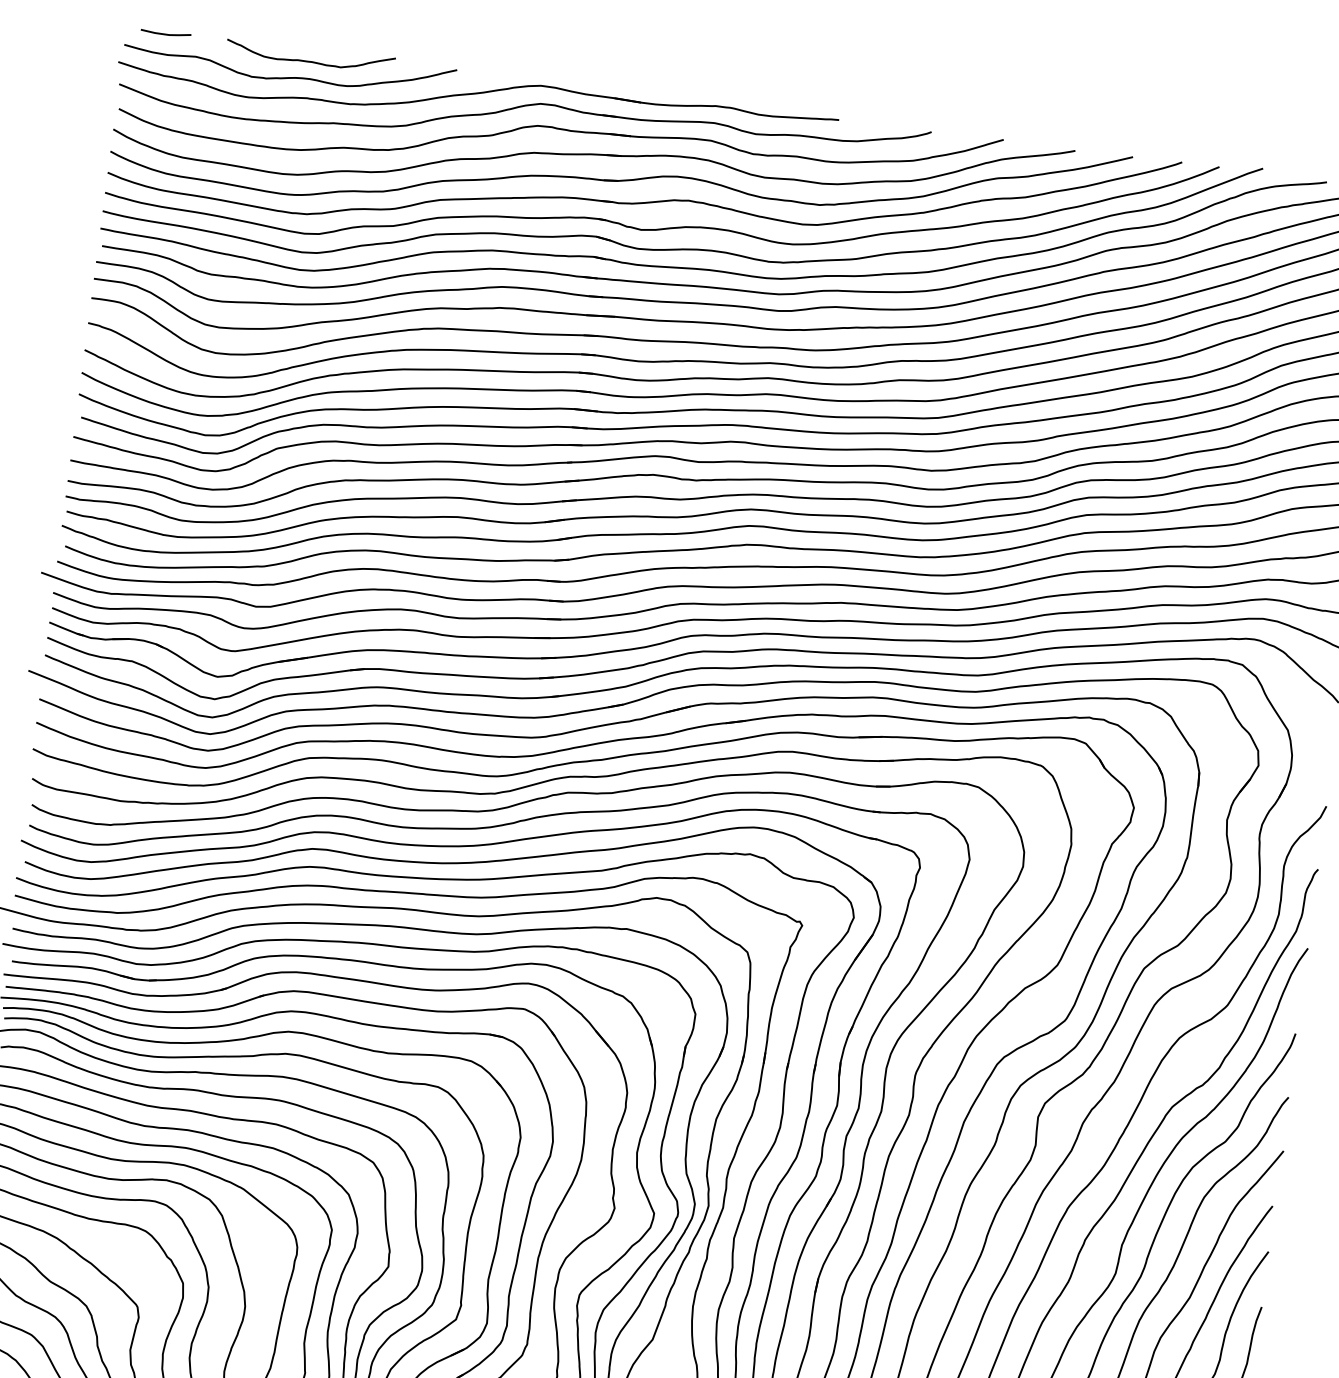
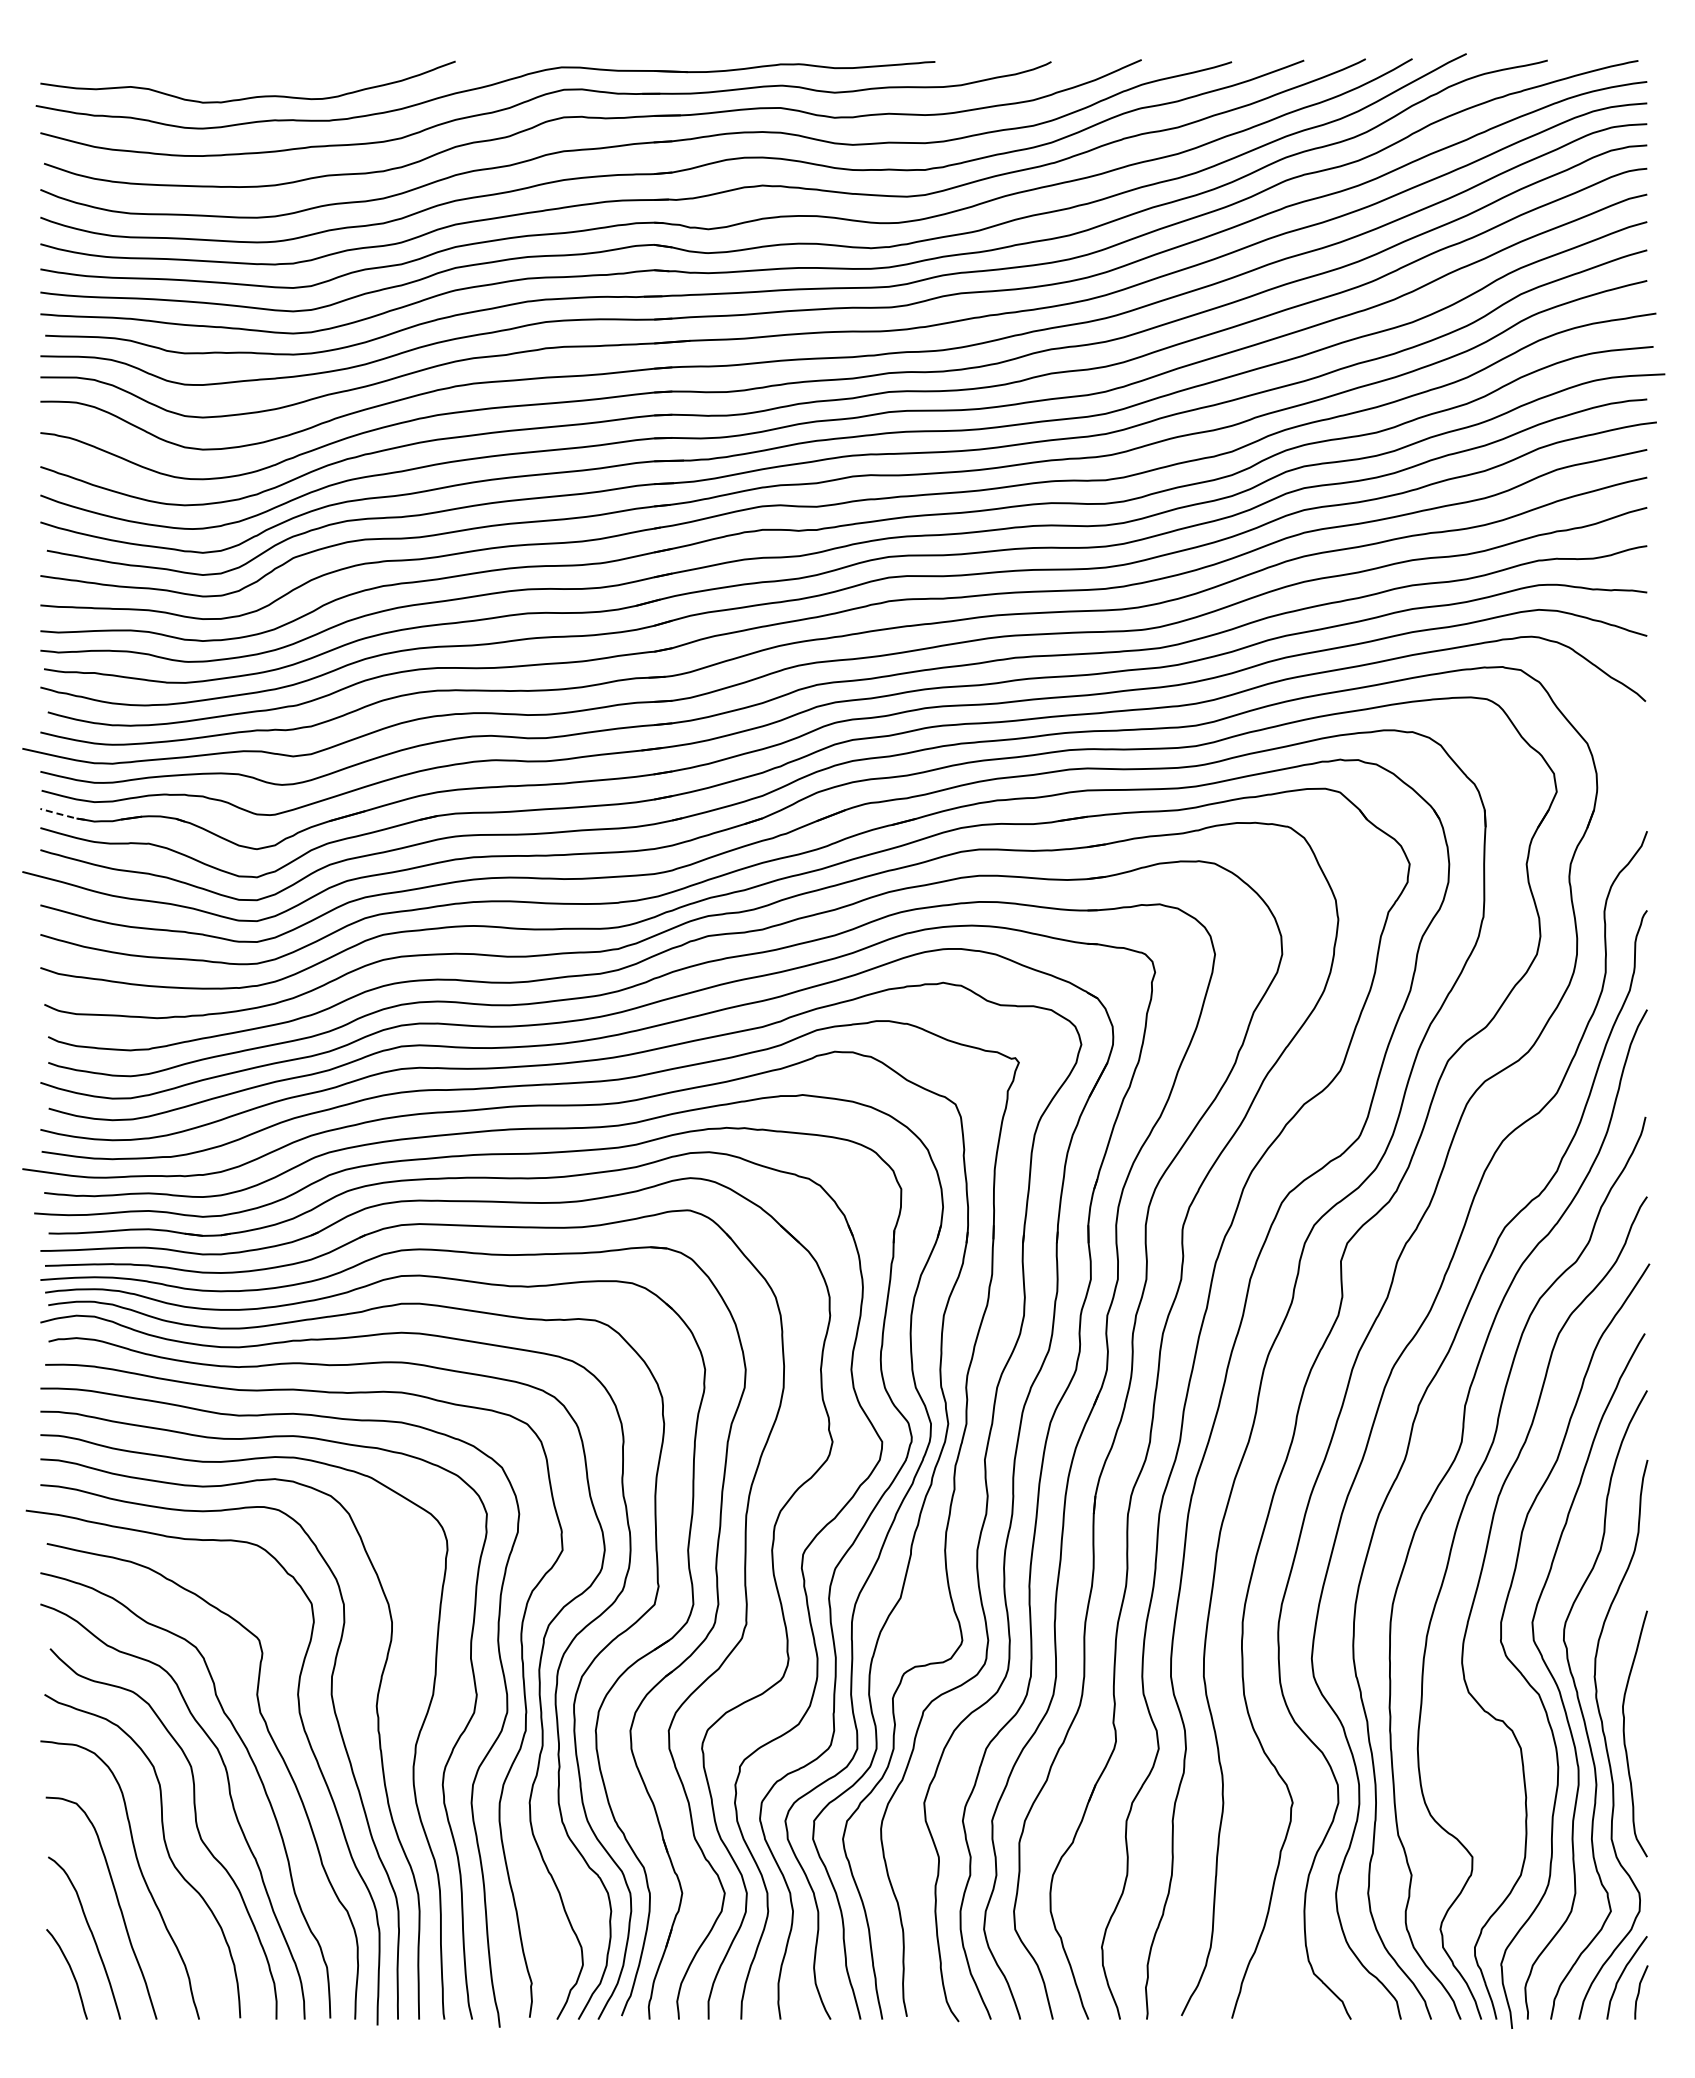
line: (165, 33) -> (89, 63), removed
curve: (310, 61) -> (272, 74), removed
line: (66, 629) -> (62, 814), solid -> dashed

